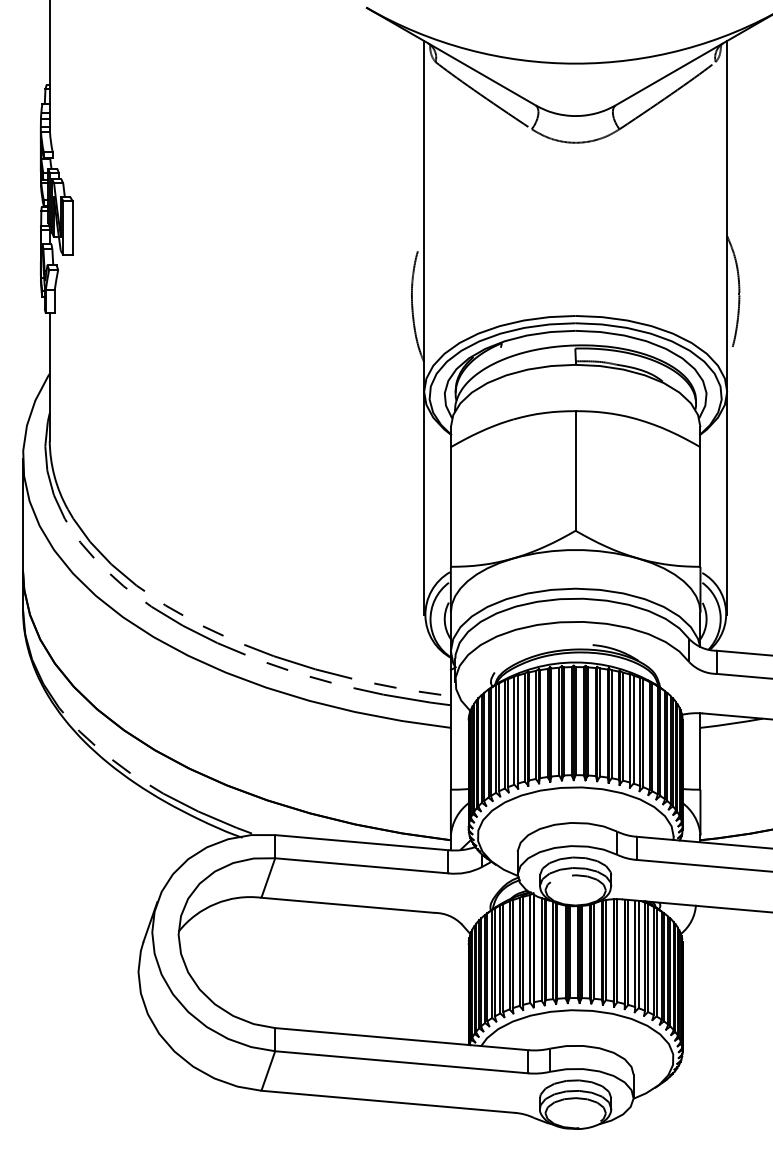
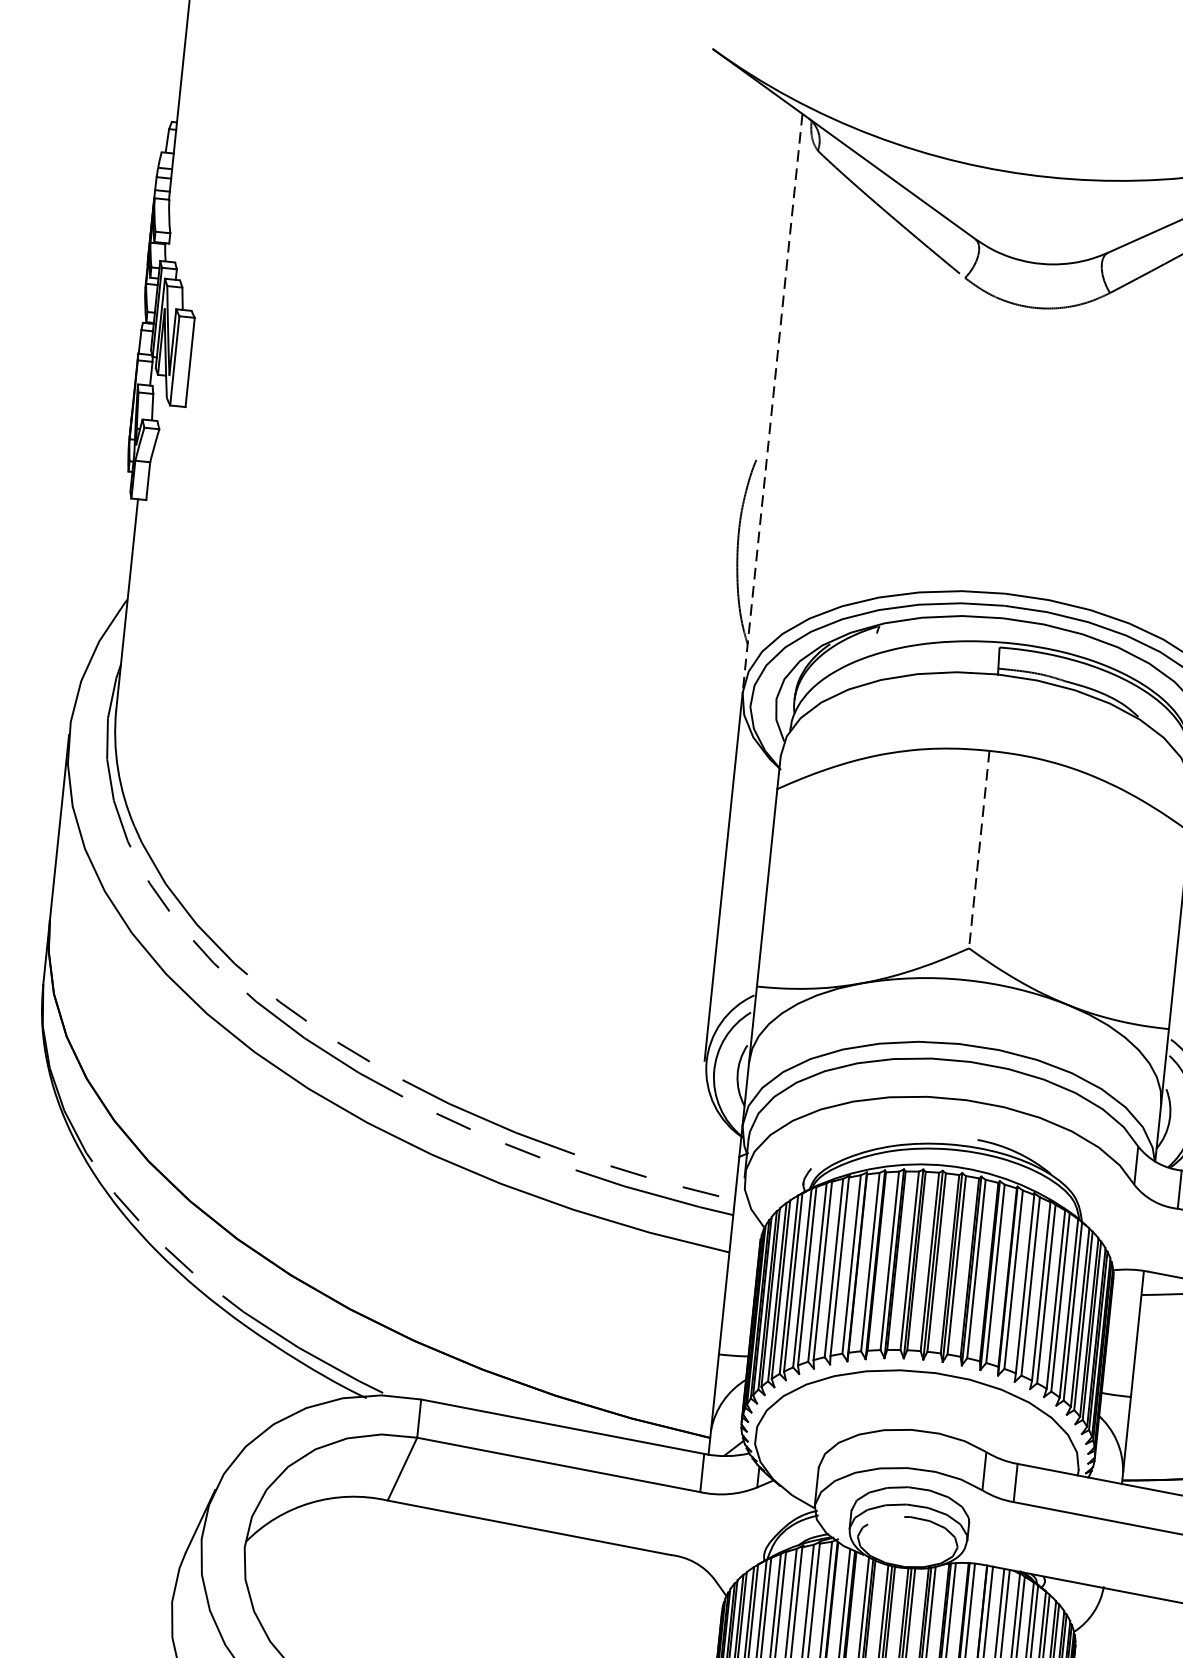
line: (424, 216) -> (773, 403), solid -> dashed
line: (575, 470) -> (979, 848), solid -> dashed

